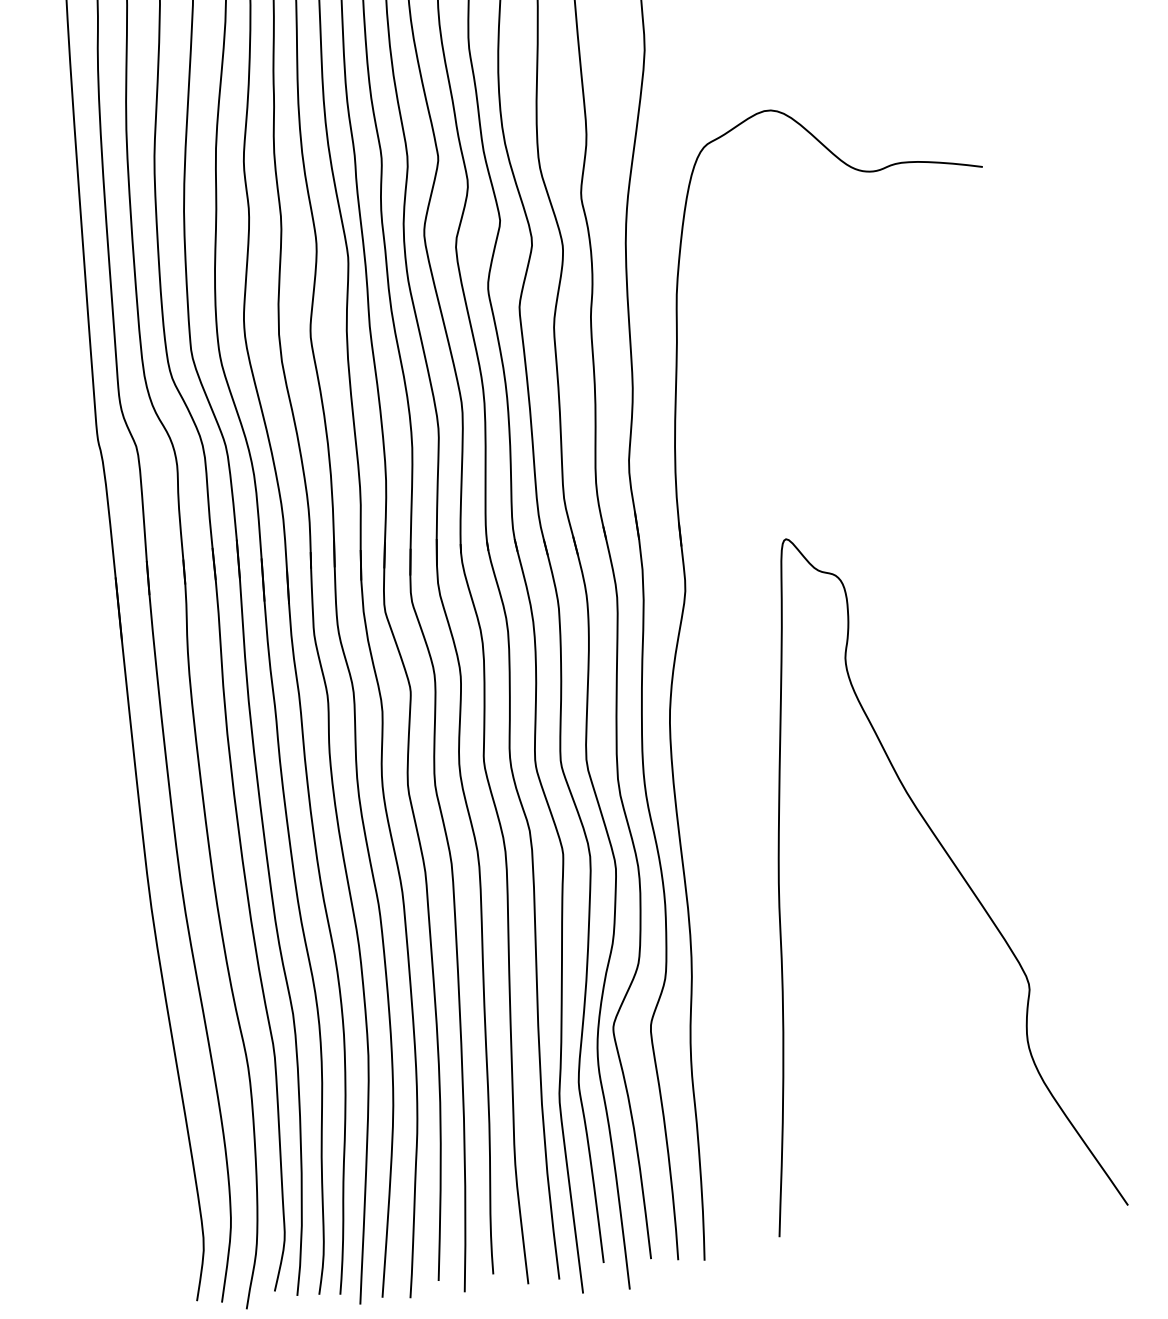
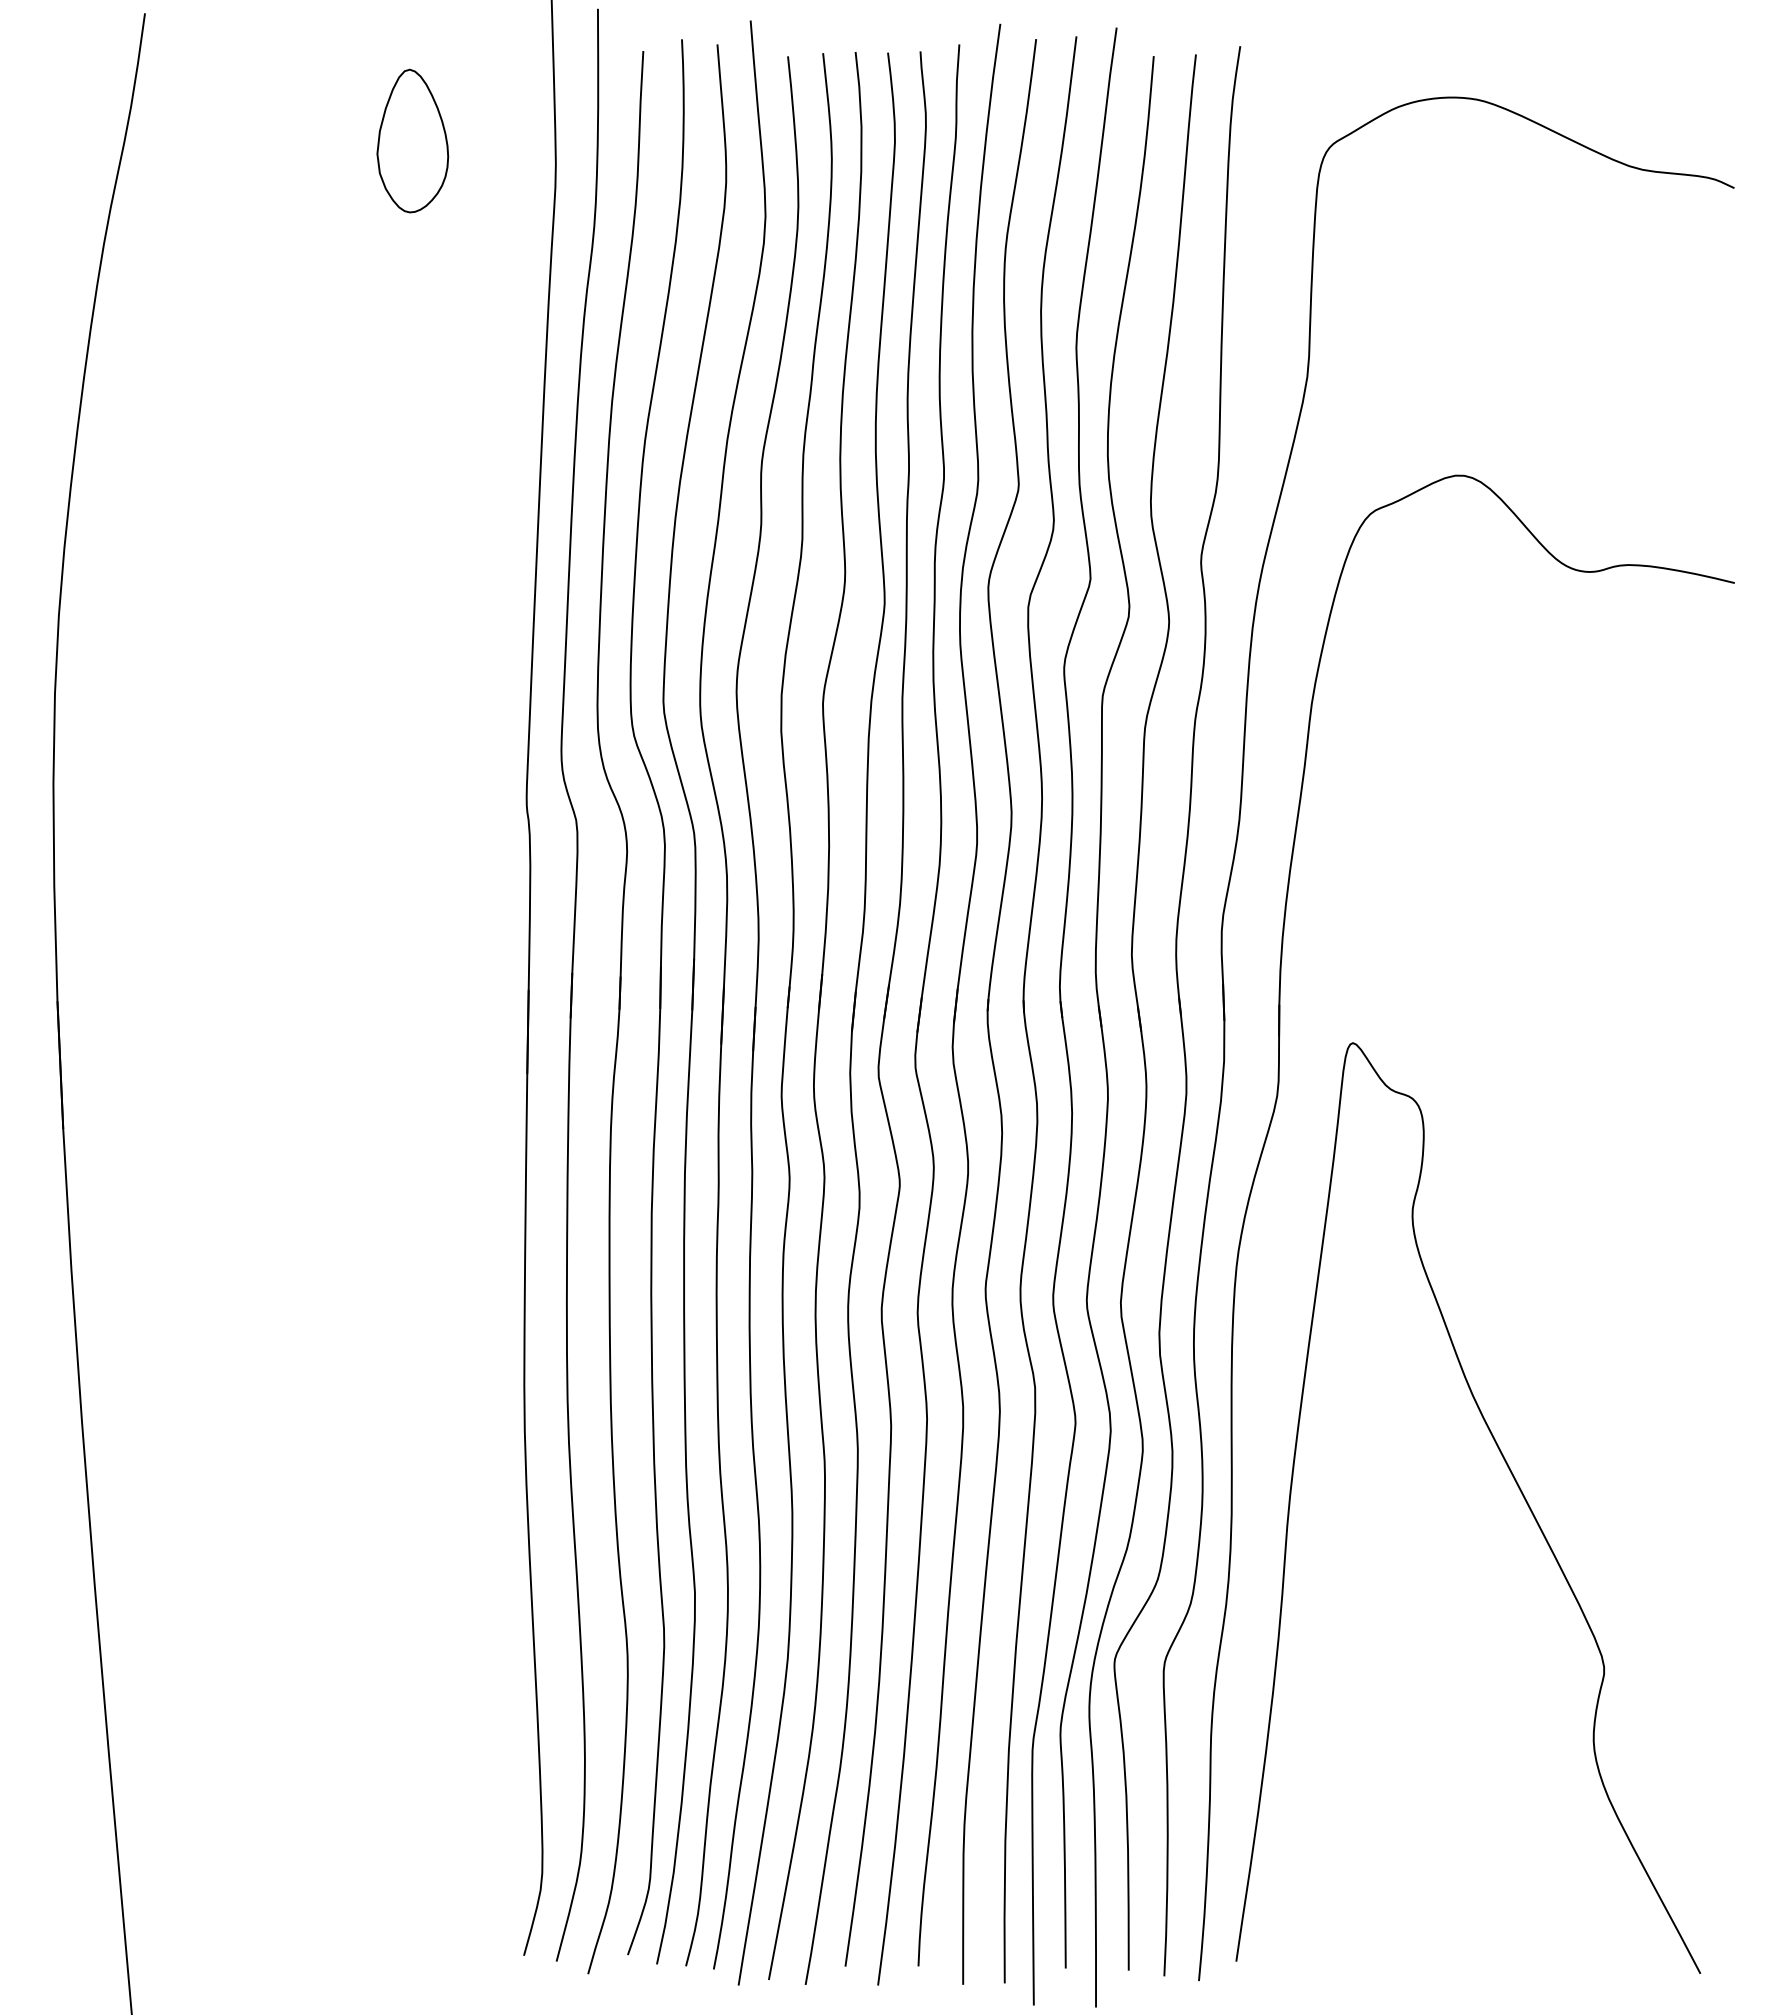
curve: (947, 855) -> (1516, 1484), moved

